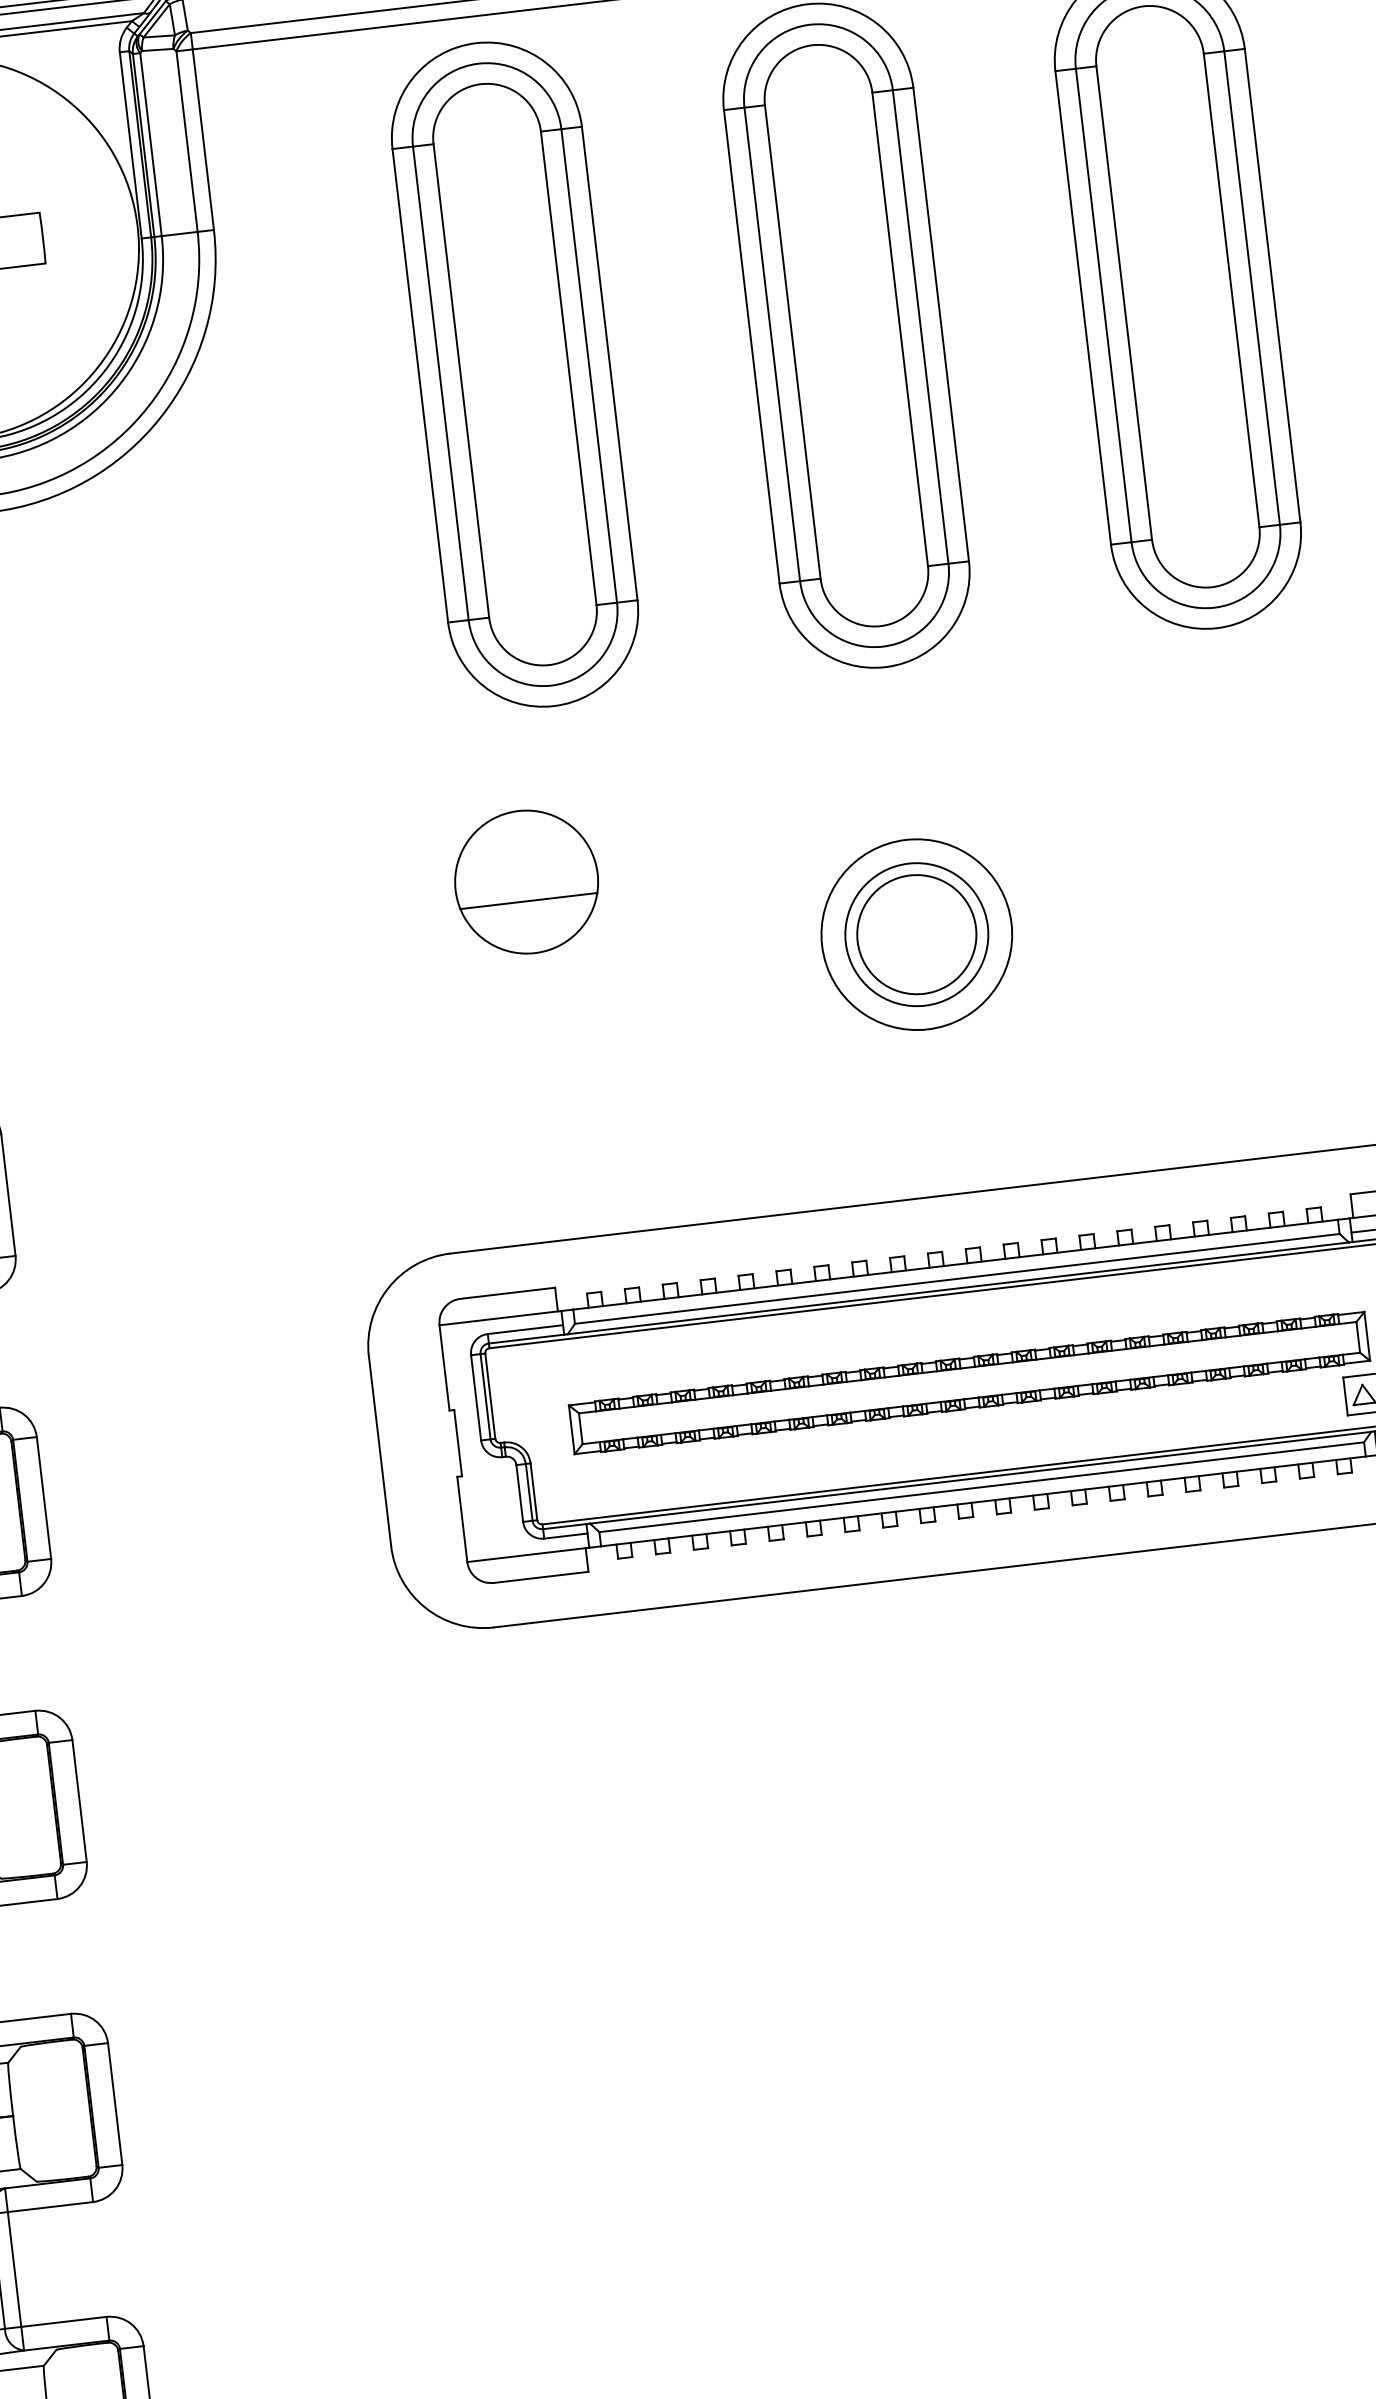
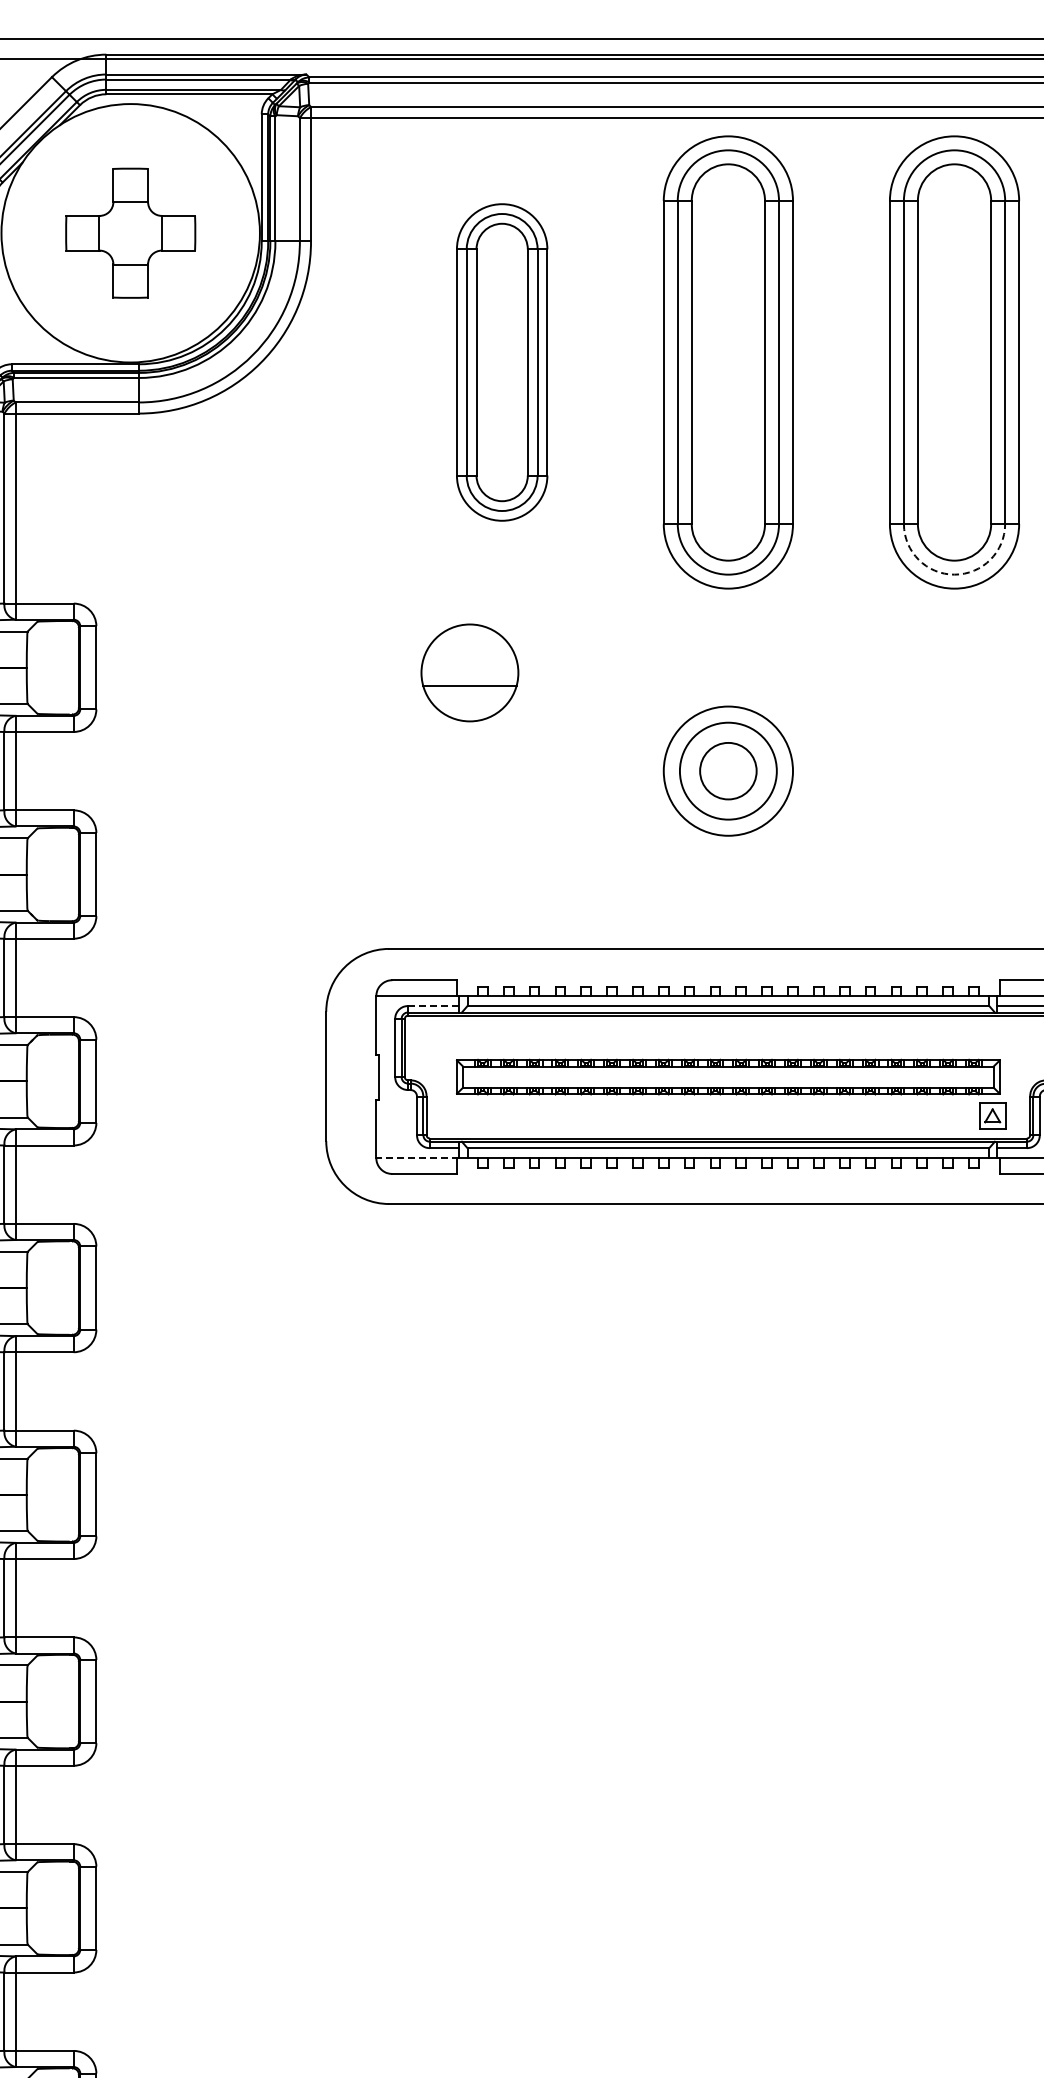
part: (513, 374) -> (501, 362), size x0.7
arc: (1214, 607) -> (954, 574), solid -> dashed
part: (525, 881) -> (469, 672), moved
circle: (916, 933) -> (728, 770), size x0.7
line: (525, 1330) -> (433, 1006), solid -> dashed
line: (527, 1554) -> (417, 1157), solid -> dashed

